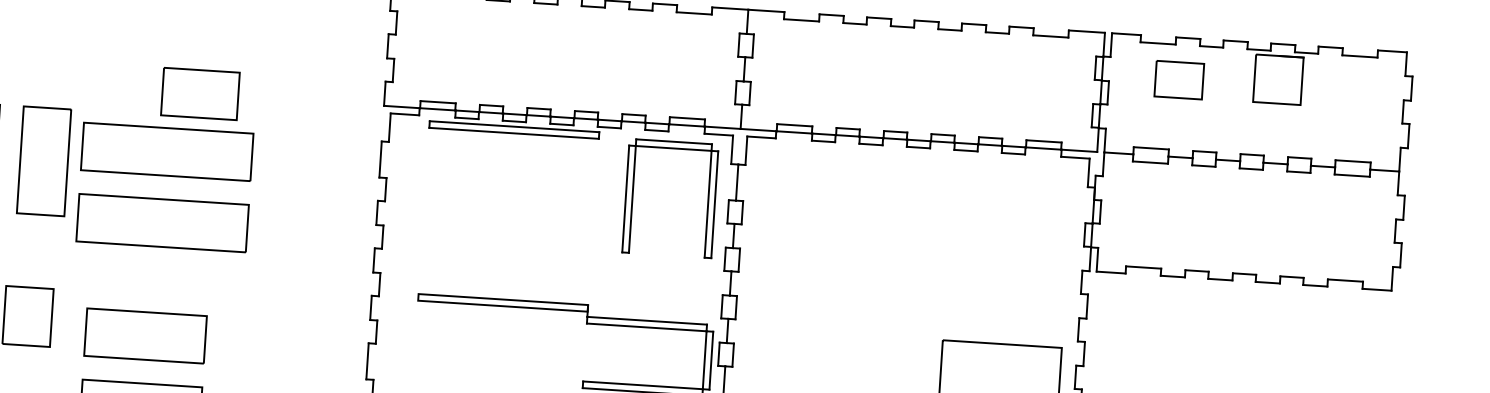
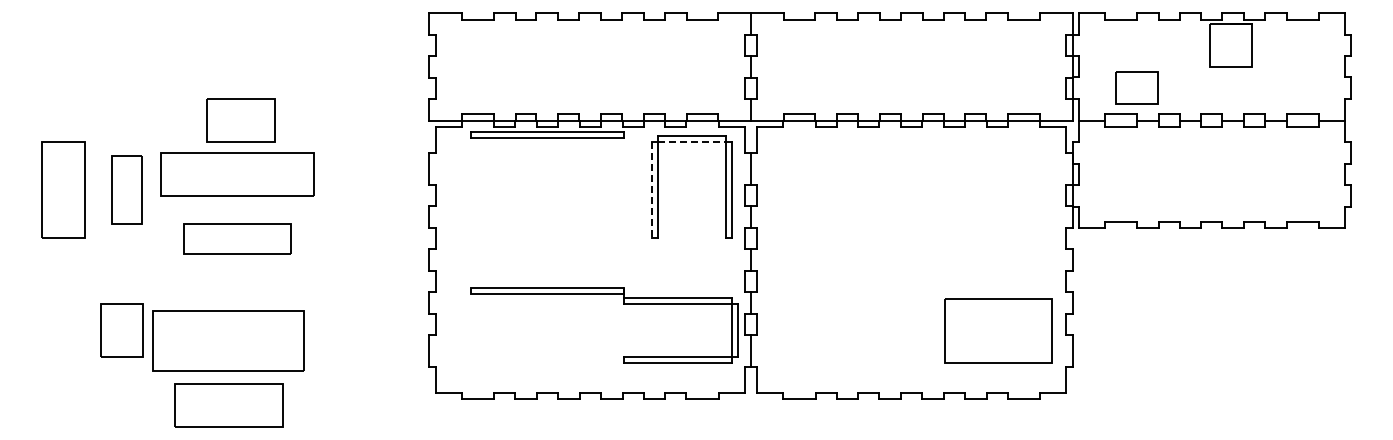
part: (1178, 79) -> (1136, 87), moved
part: (200, 93) -> (240, 120), moved
line: (674, 148) -> (692, 142), solid -> dashed
part: (44, 160) -> (127, 189), size x0.7
line: (625, 199) -> (651, 190), solid -> dashed
part: (162, 222) -> (237, 238), size x0.7
part: (145, 336) -> (228, 341), size x1.4

